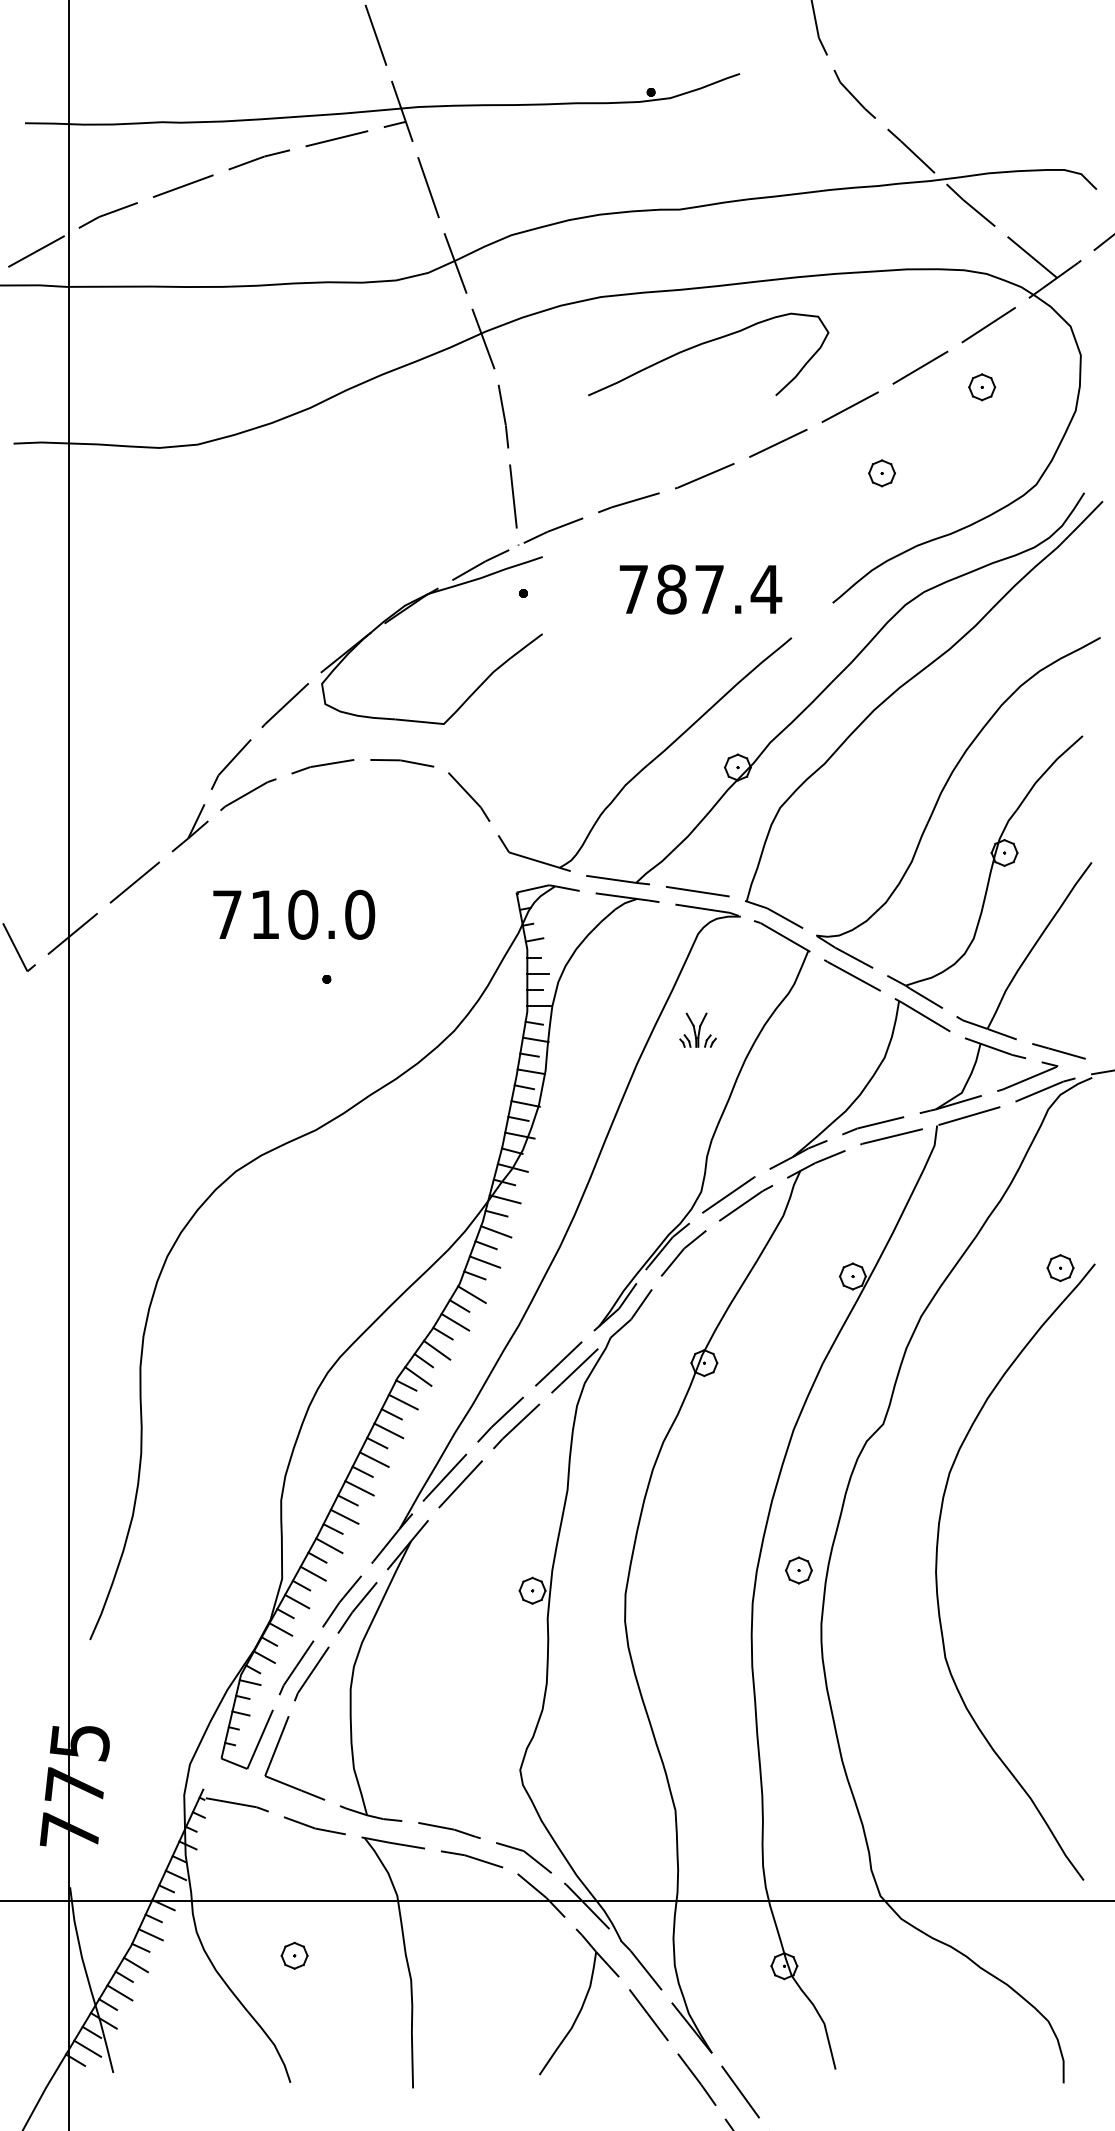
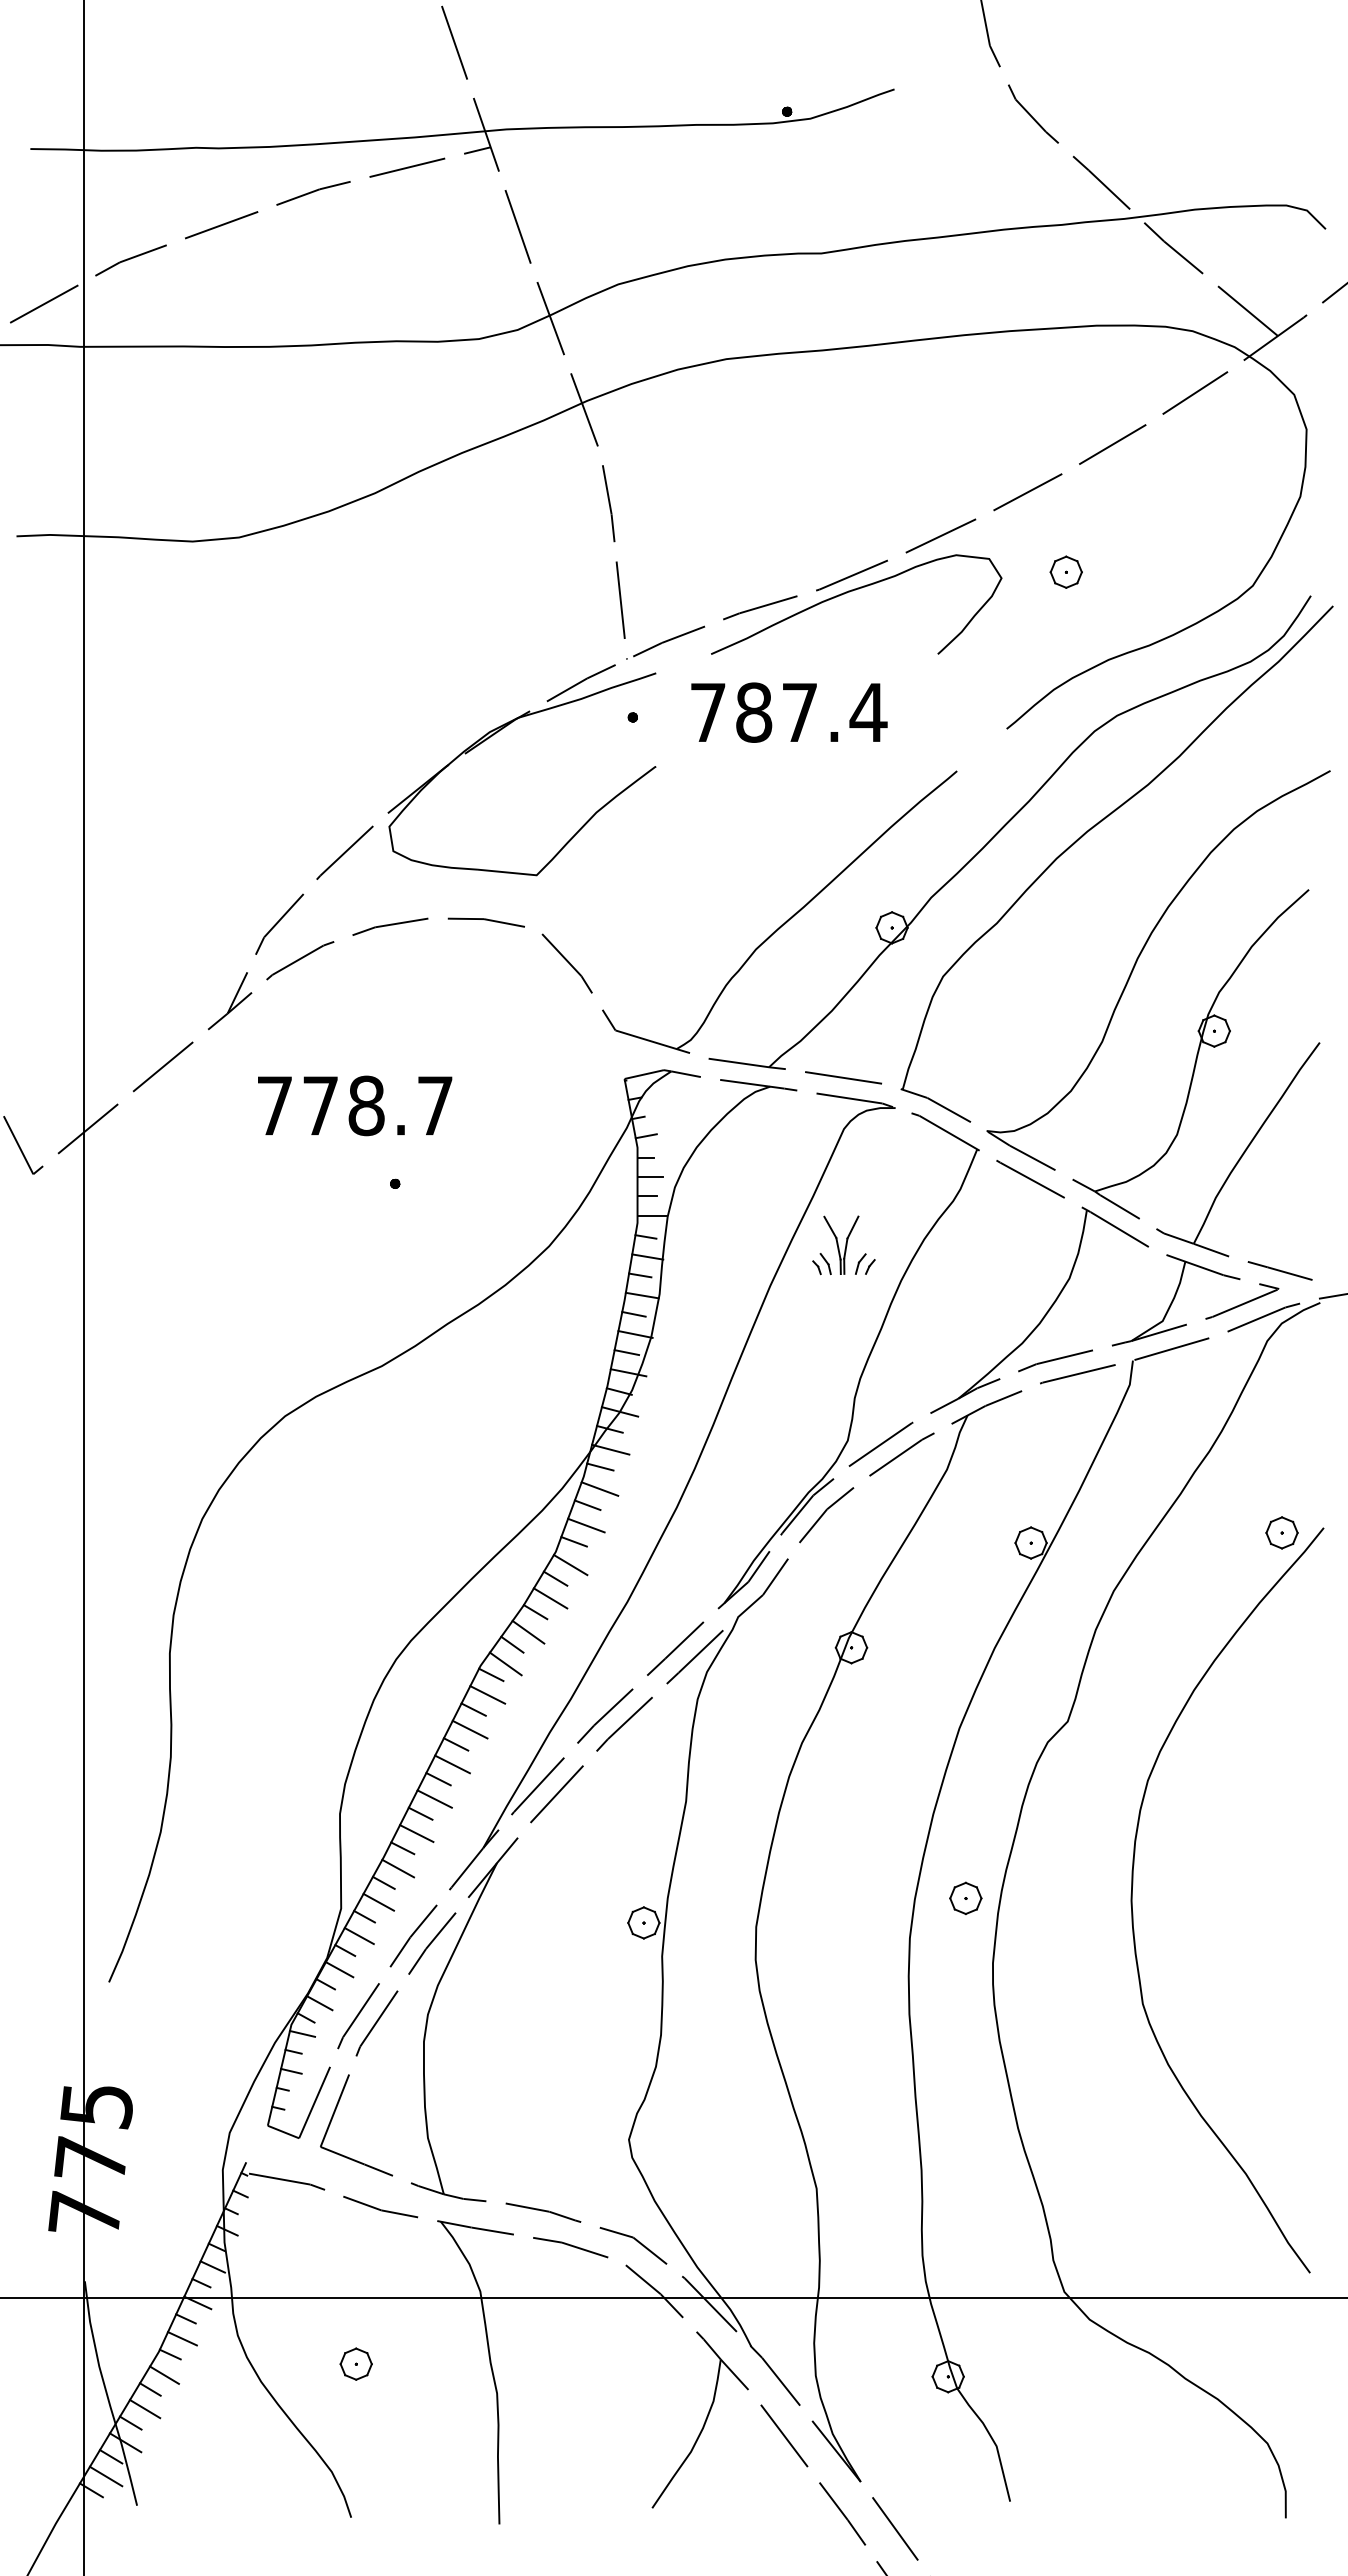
curve: (705, 343) -> (852, 591), moved
part: (981, 386) -> (1186, 467), removed
text: (701, 589) -> (789, 712), moved
text: (313, 914) -> (378, 1105), 710.0 -> 778.7
part: (697, 1030) -> (843, 1245), size x1.43

